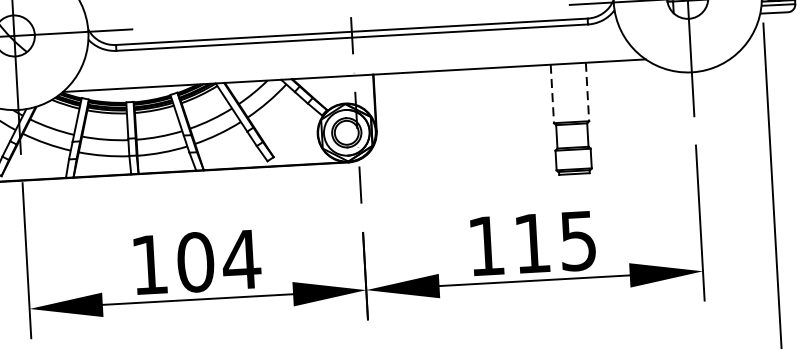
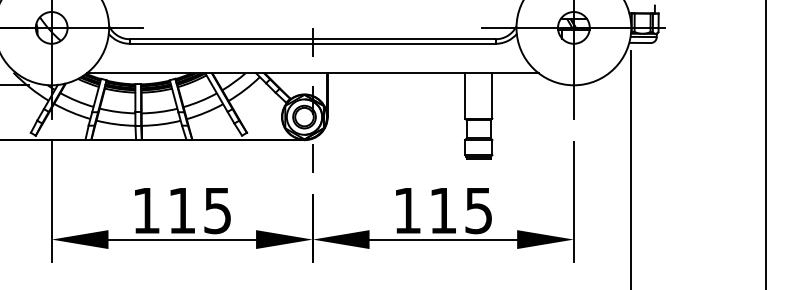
line: (587, 91) -> (492, 95), dashed -> solid
line: (552, 93) -> (465, 95), dashed -> solid
text: (219, 260) -> (200, 210), 104 -> 115

